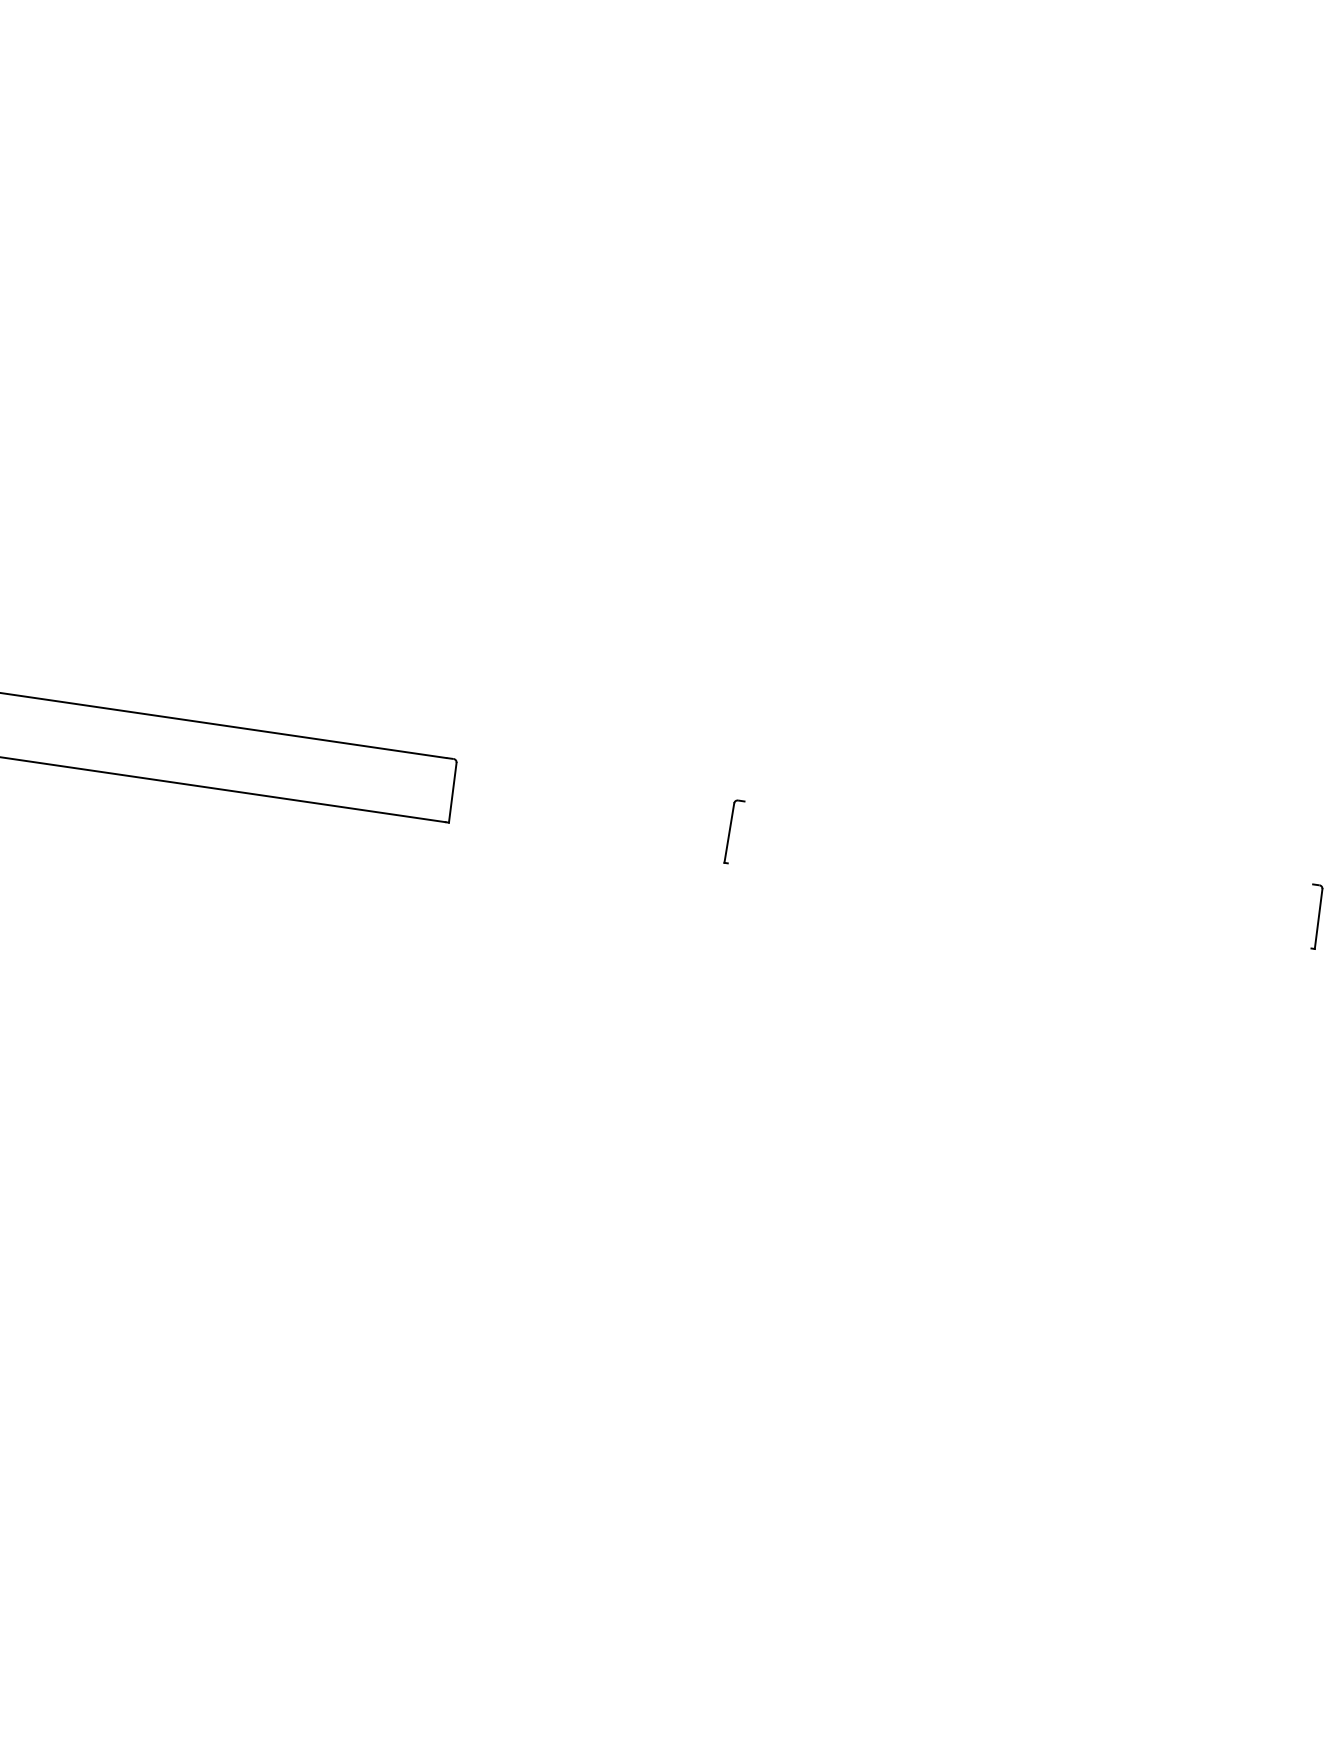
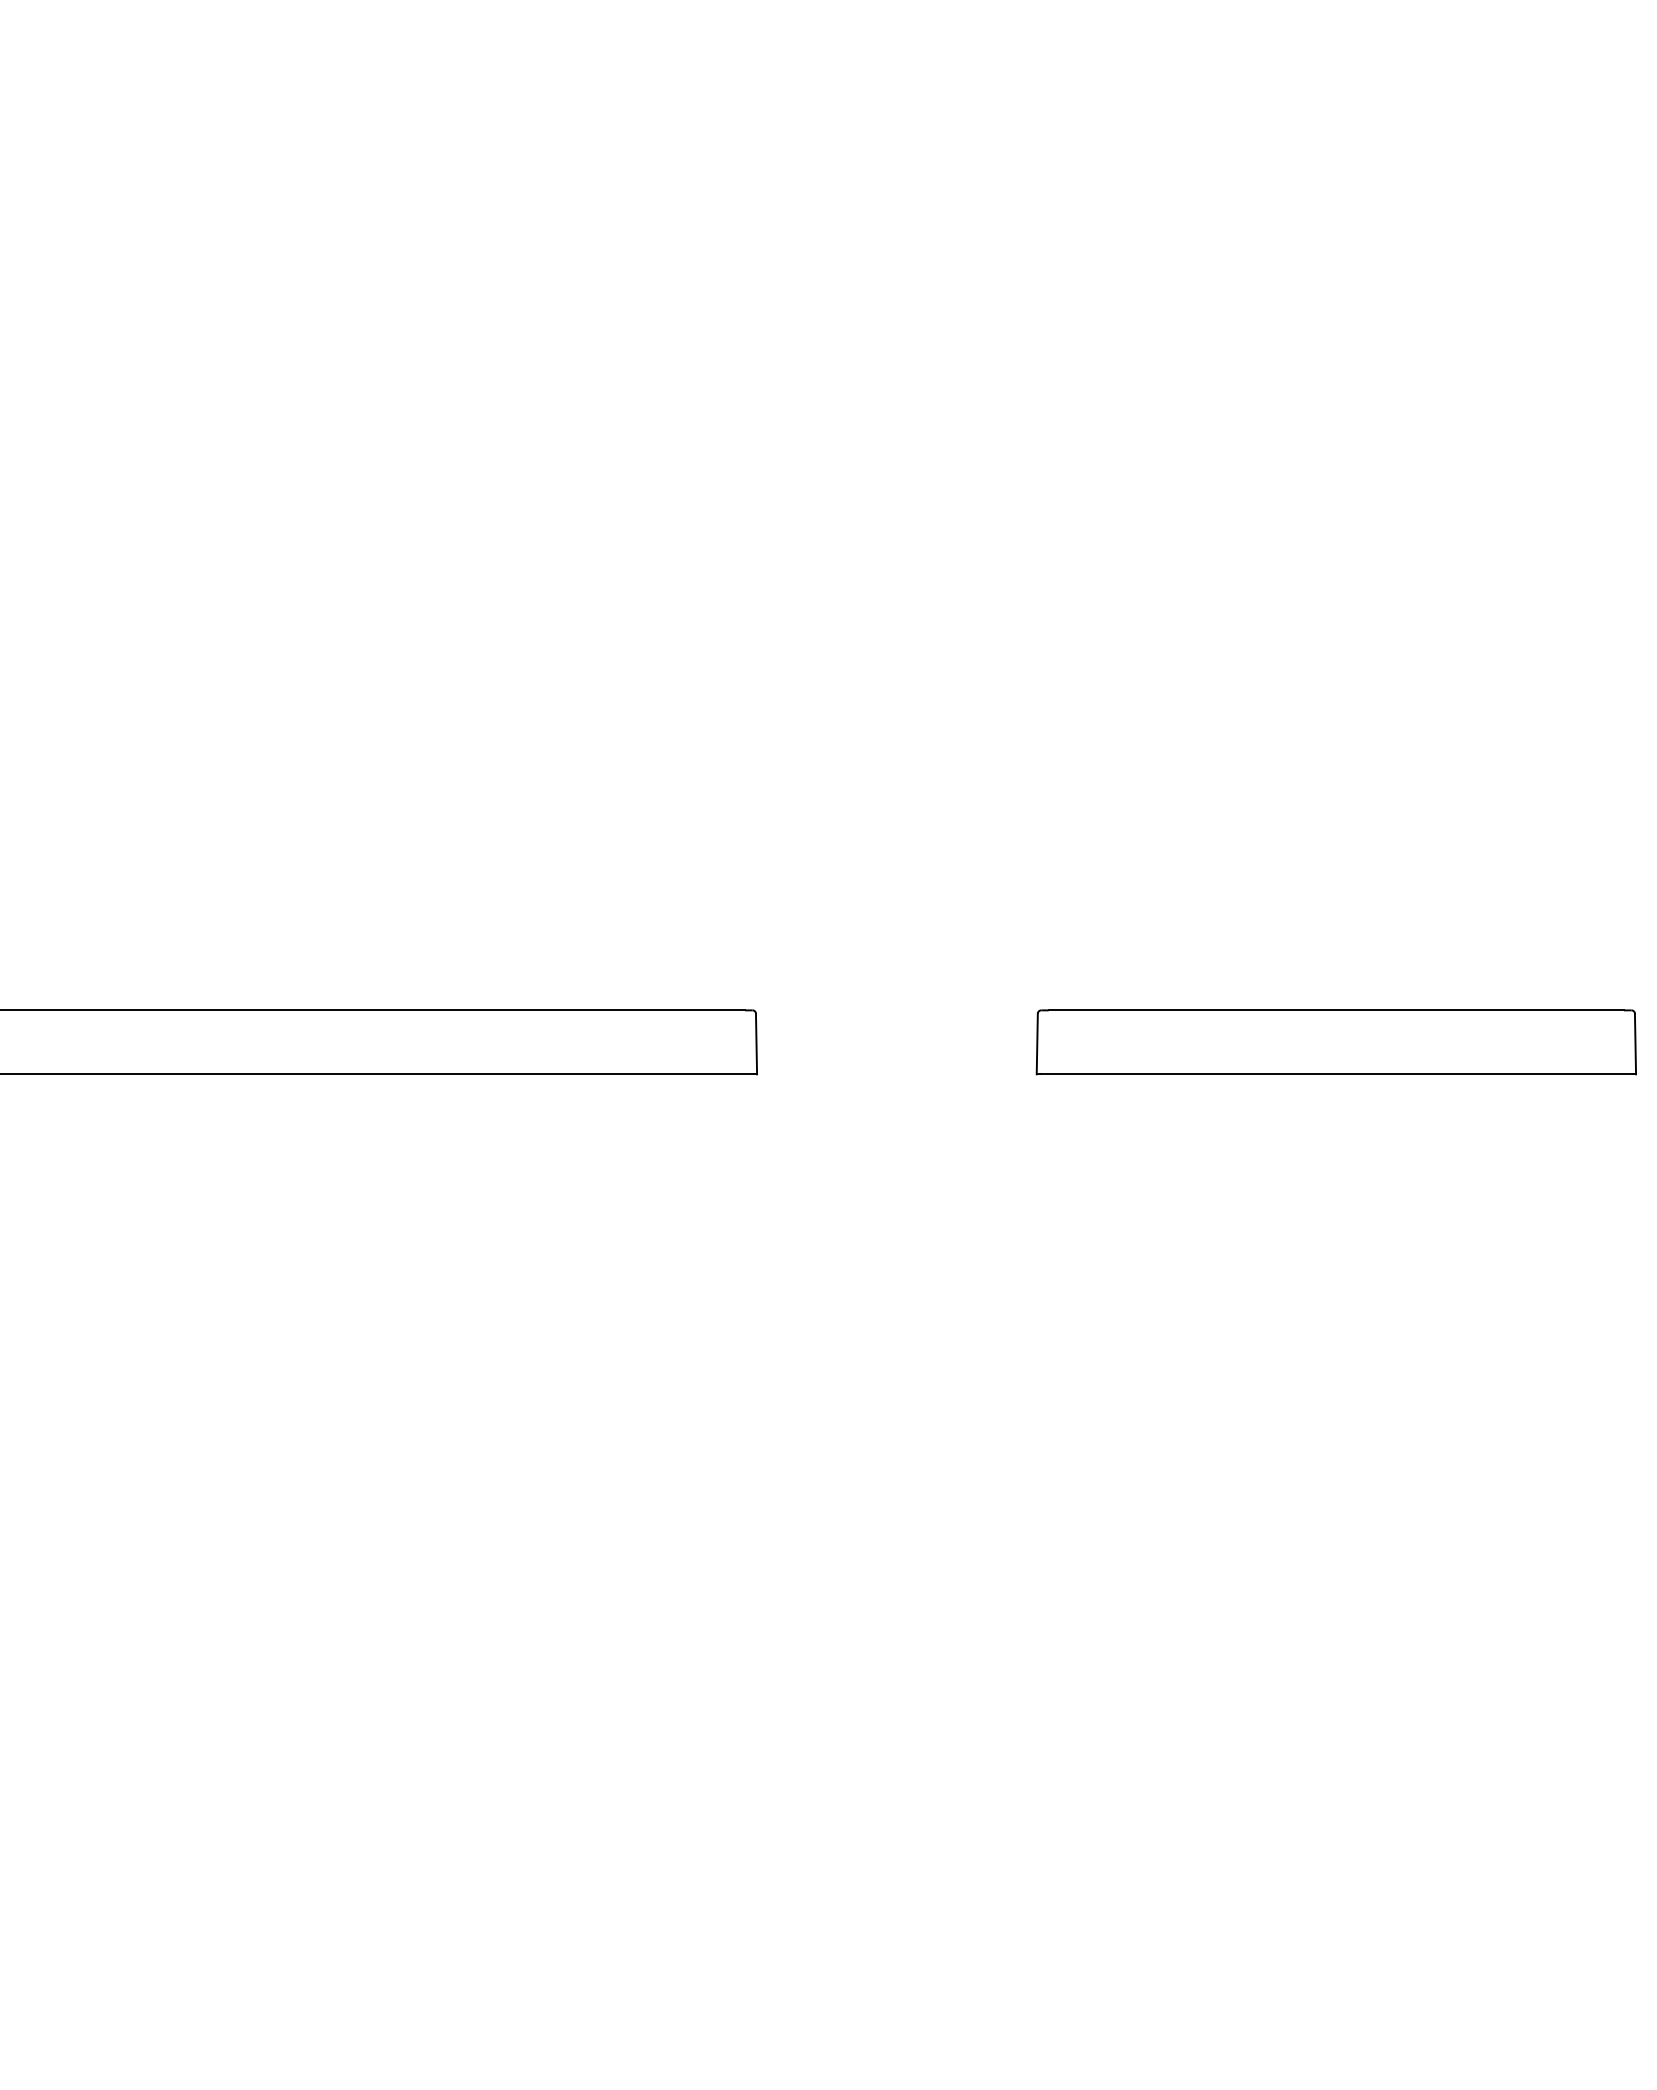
line: (1028, 843) -> (1336, 1010), added
line: (1019, 906) -> (1336, 1074), added

